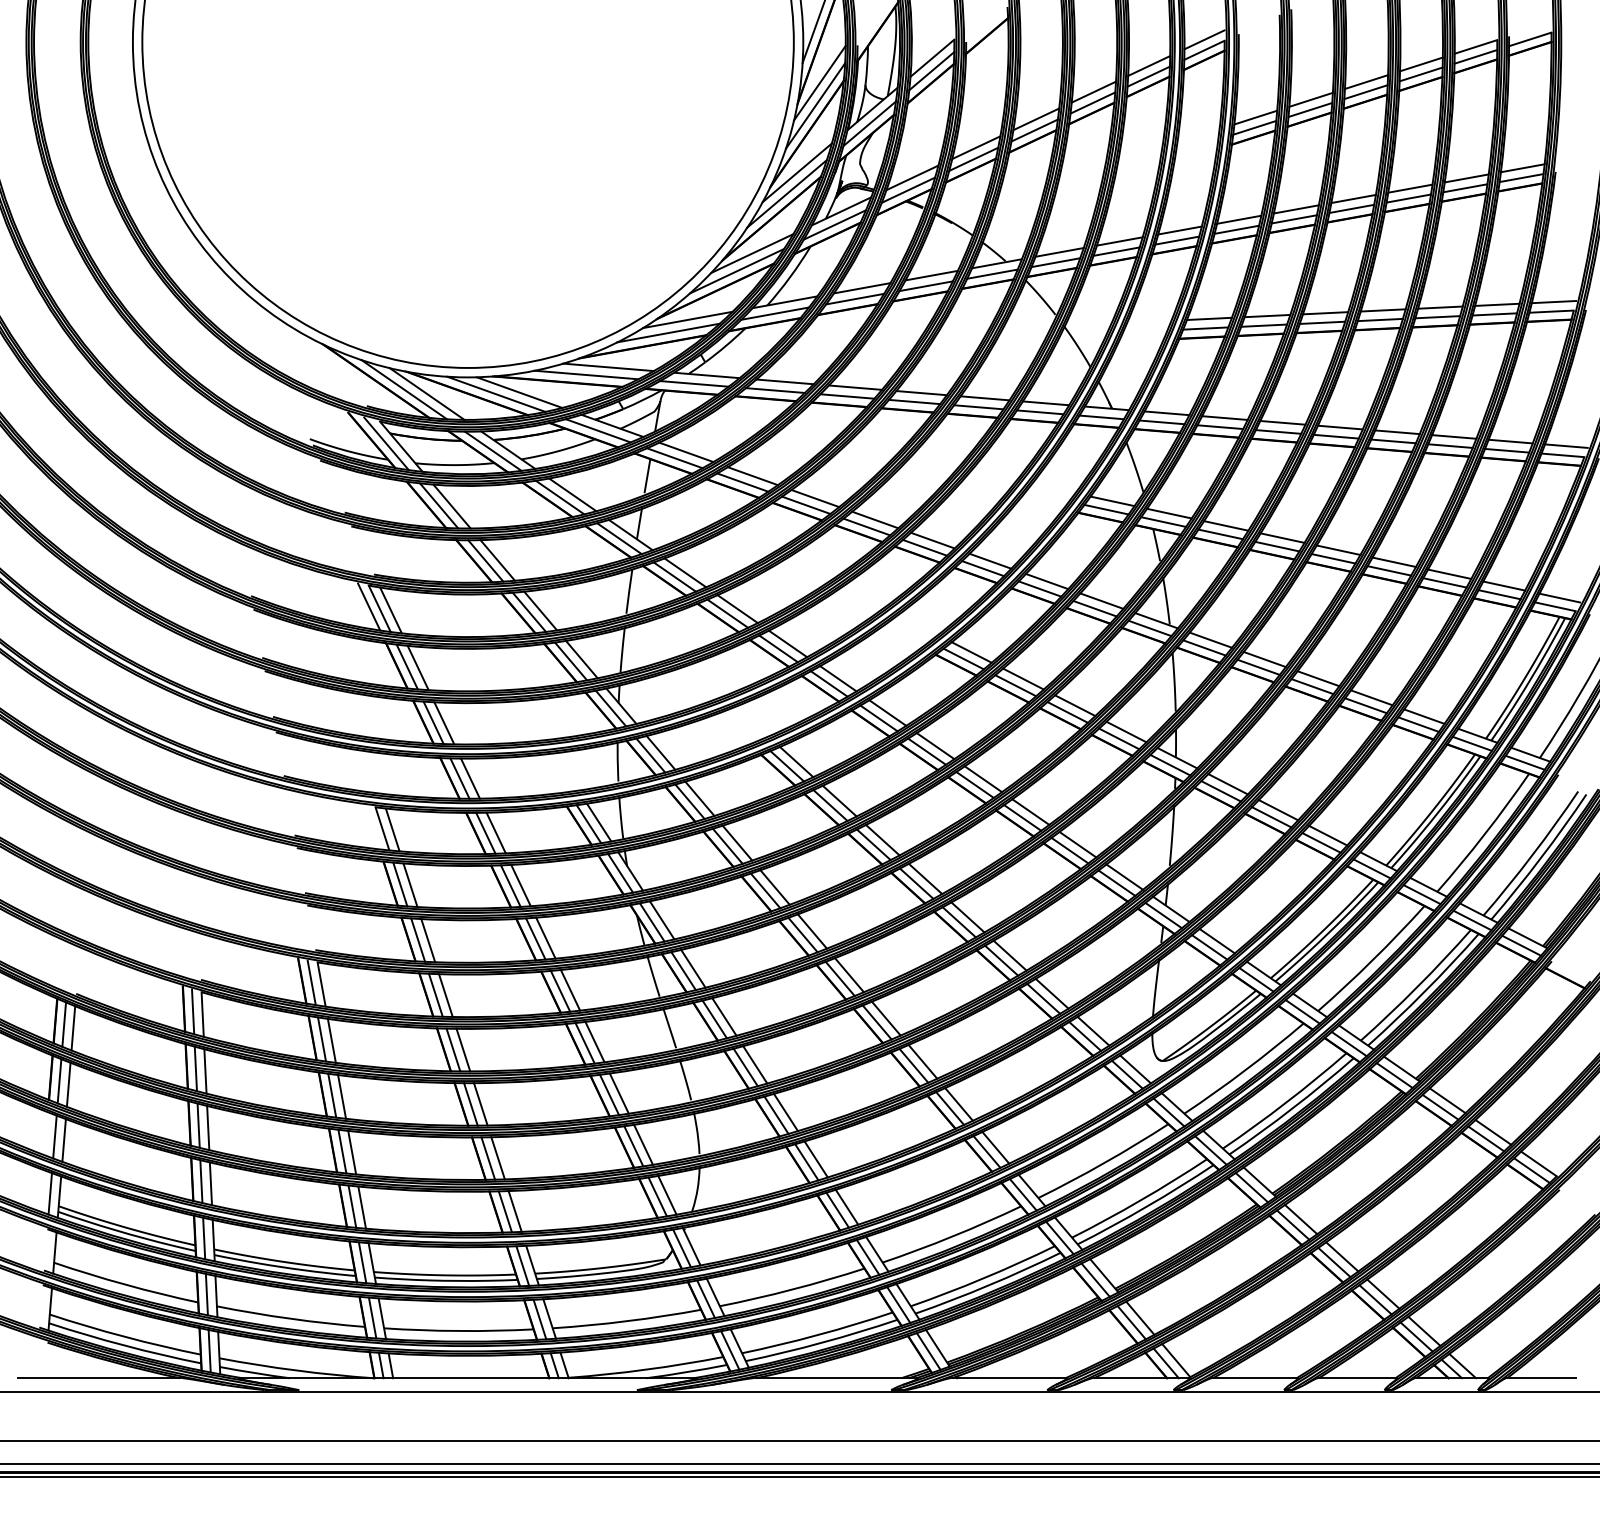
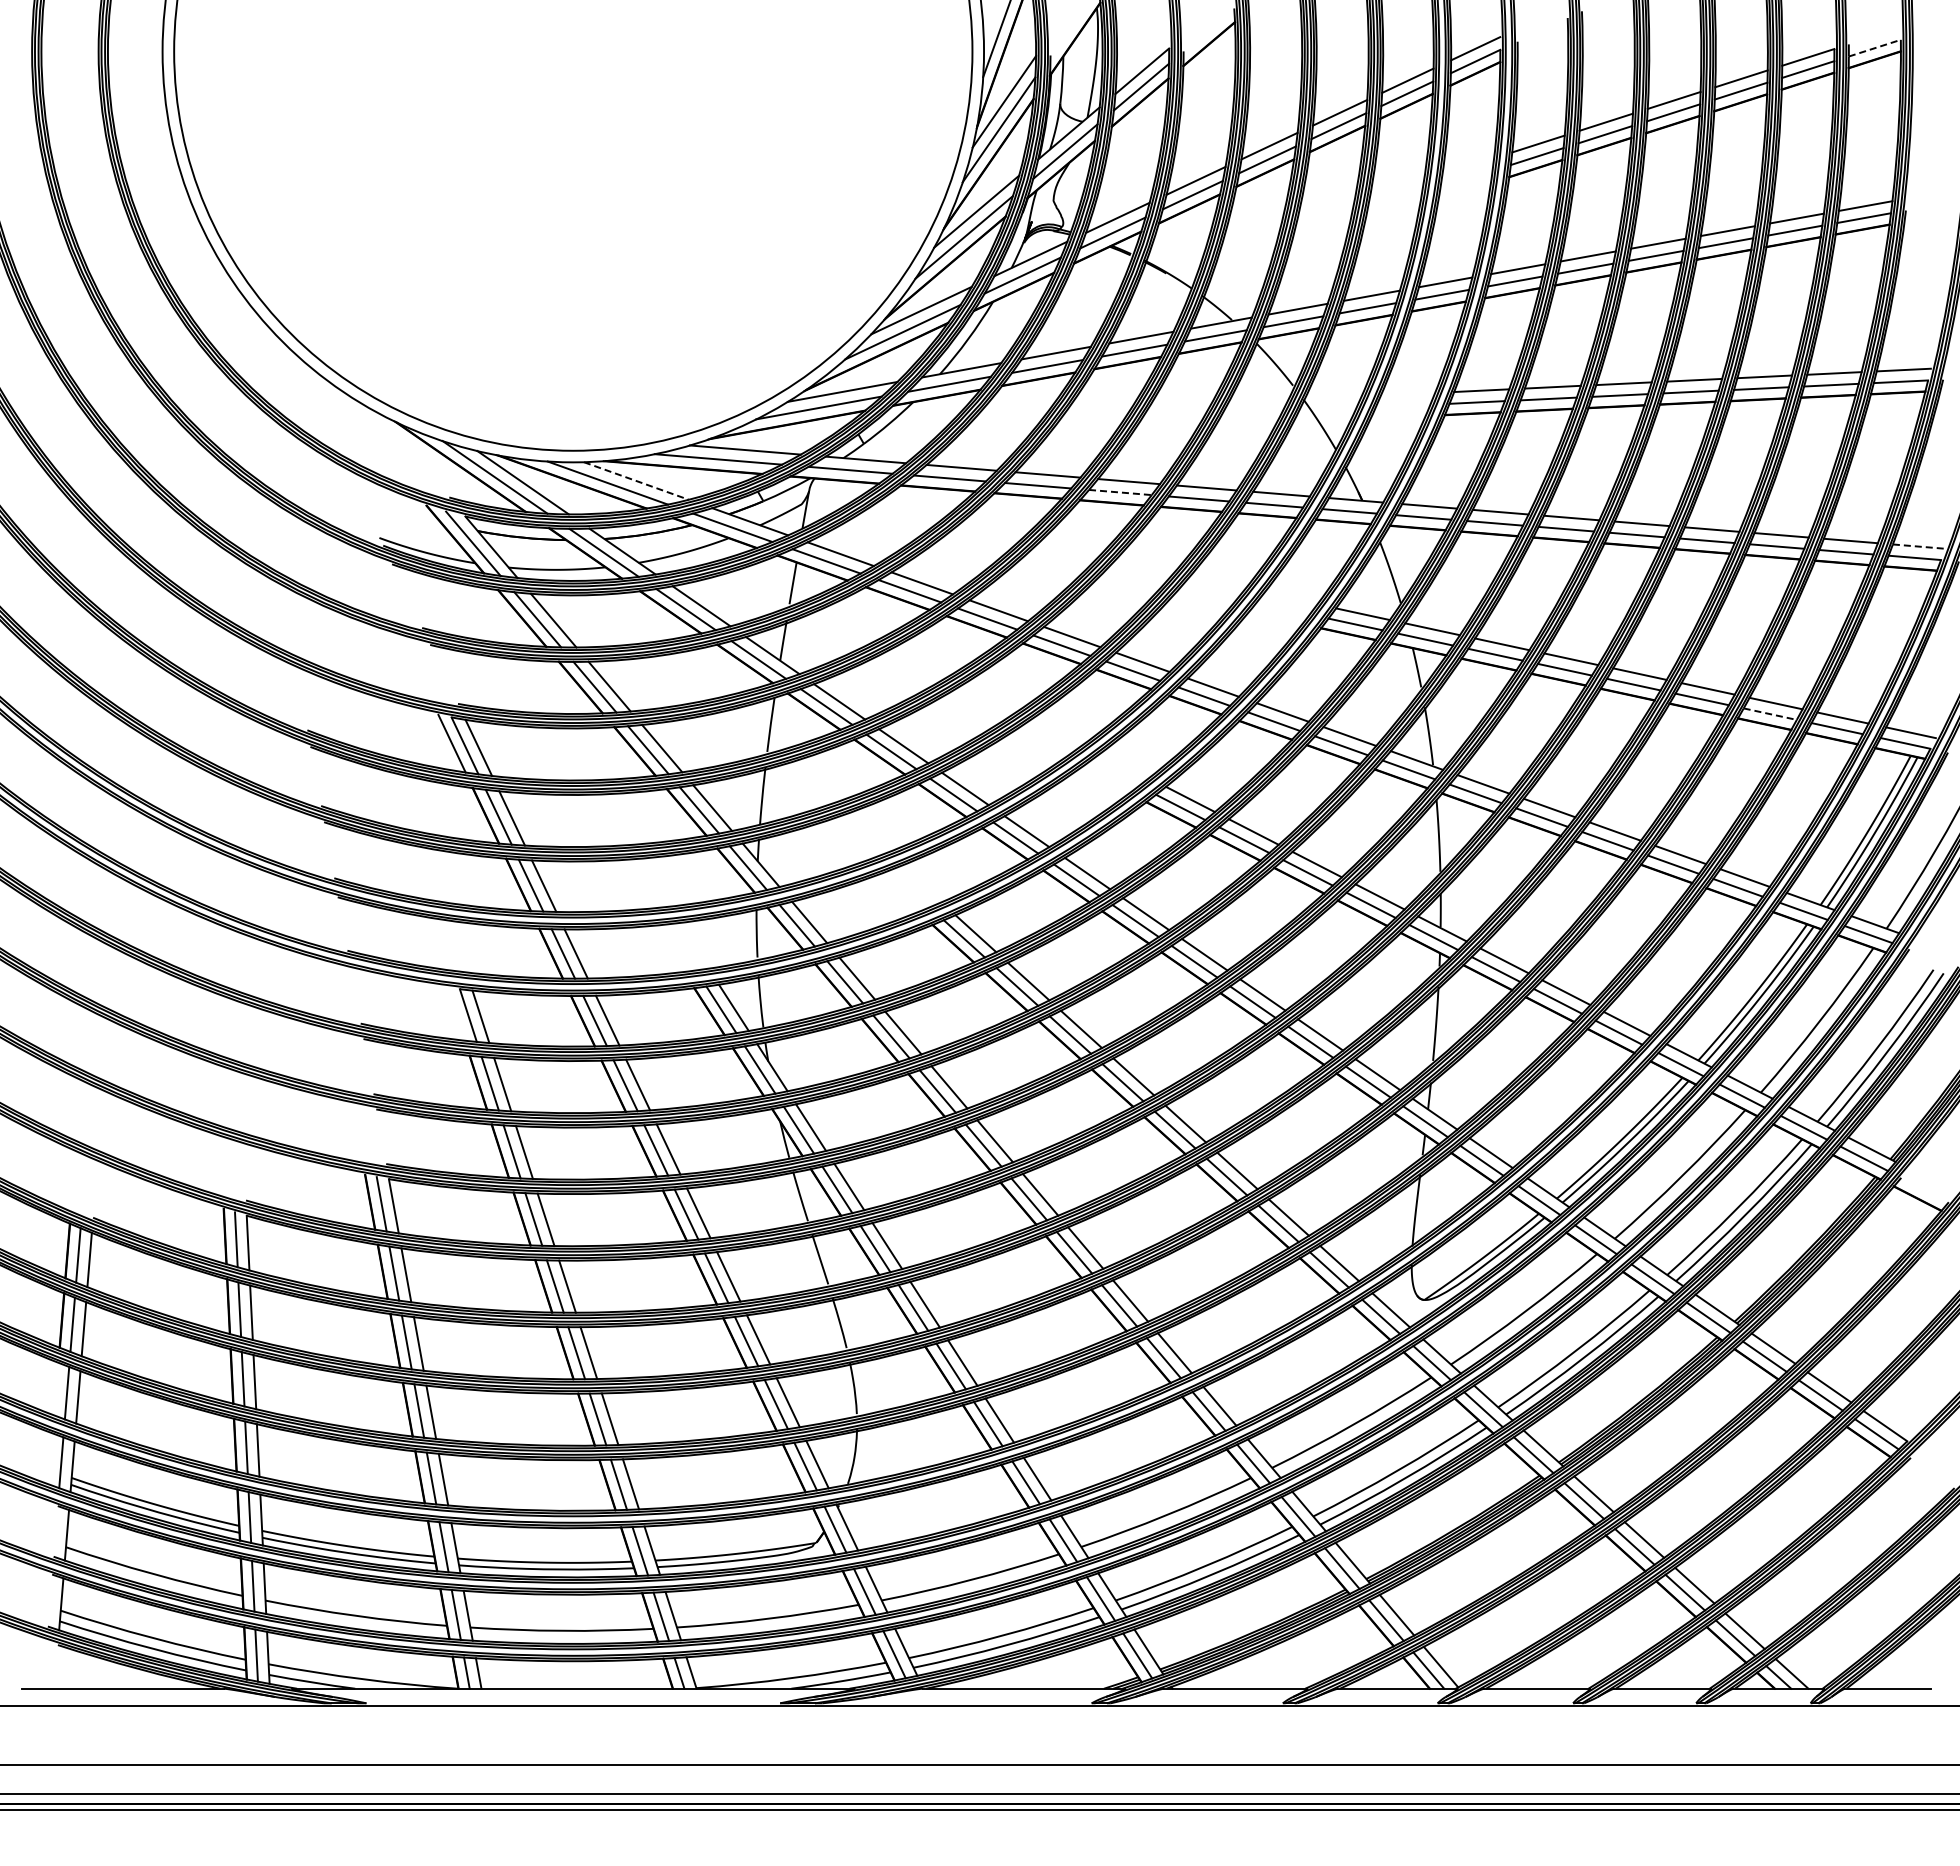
line: (1530, 39) -> (1875, 48), solid -> dashed
line: (519, 393) -> (636, 481), solid -> dashed
line: (914, 402) -> (1120, 492), solid -> dashed
line: (1566, 446) -> (1919, 546), solid -> dashed
line: (1445, 583) -> (1770, 714), solid -> dashed

